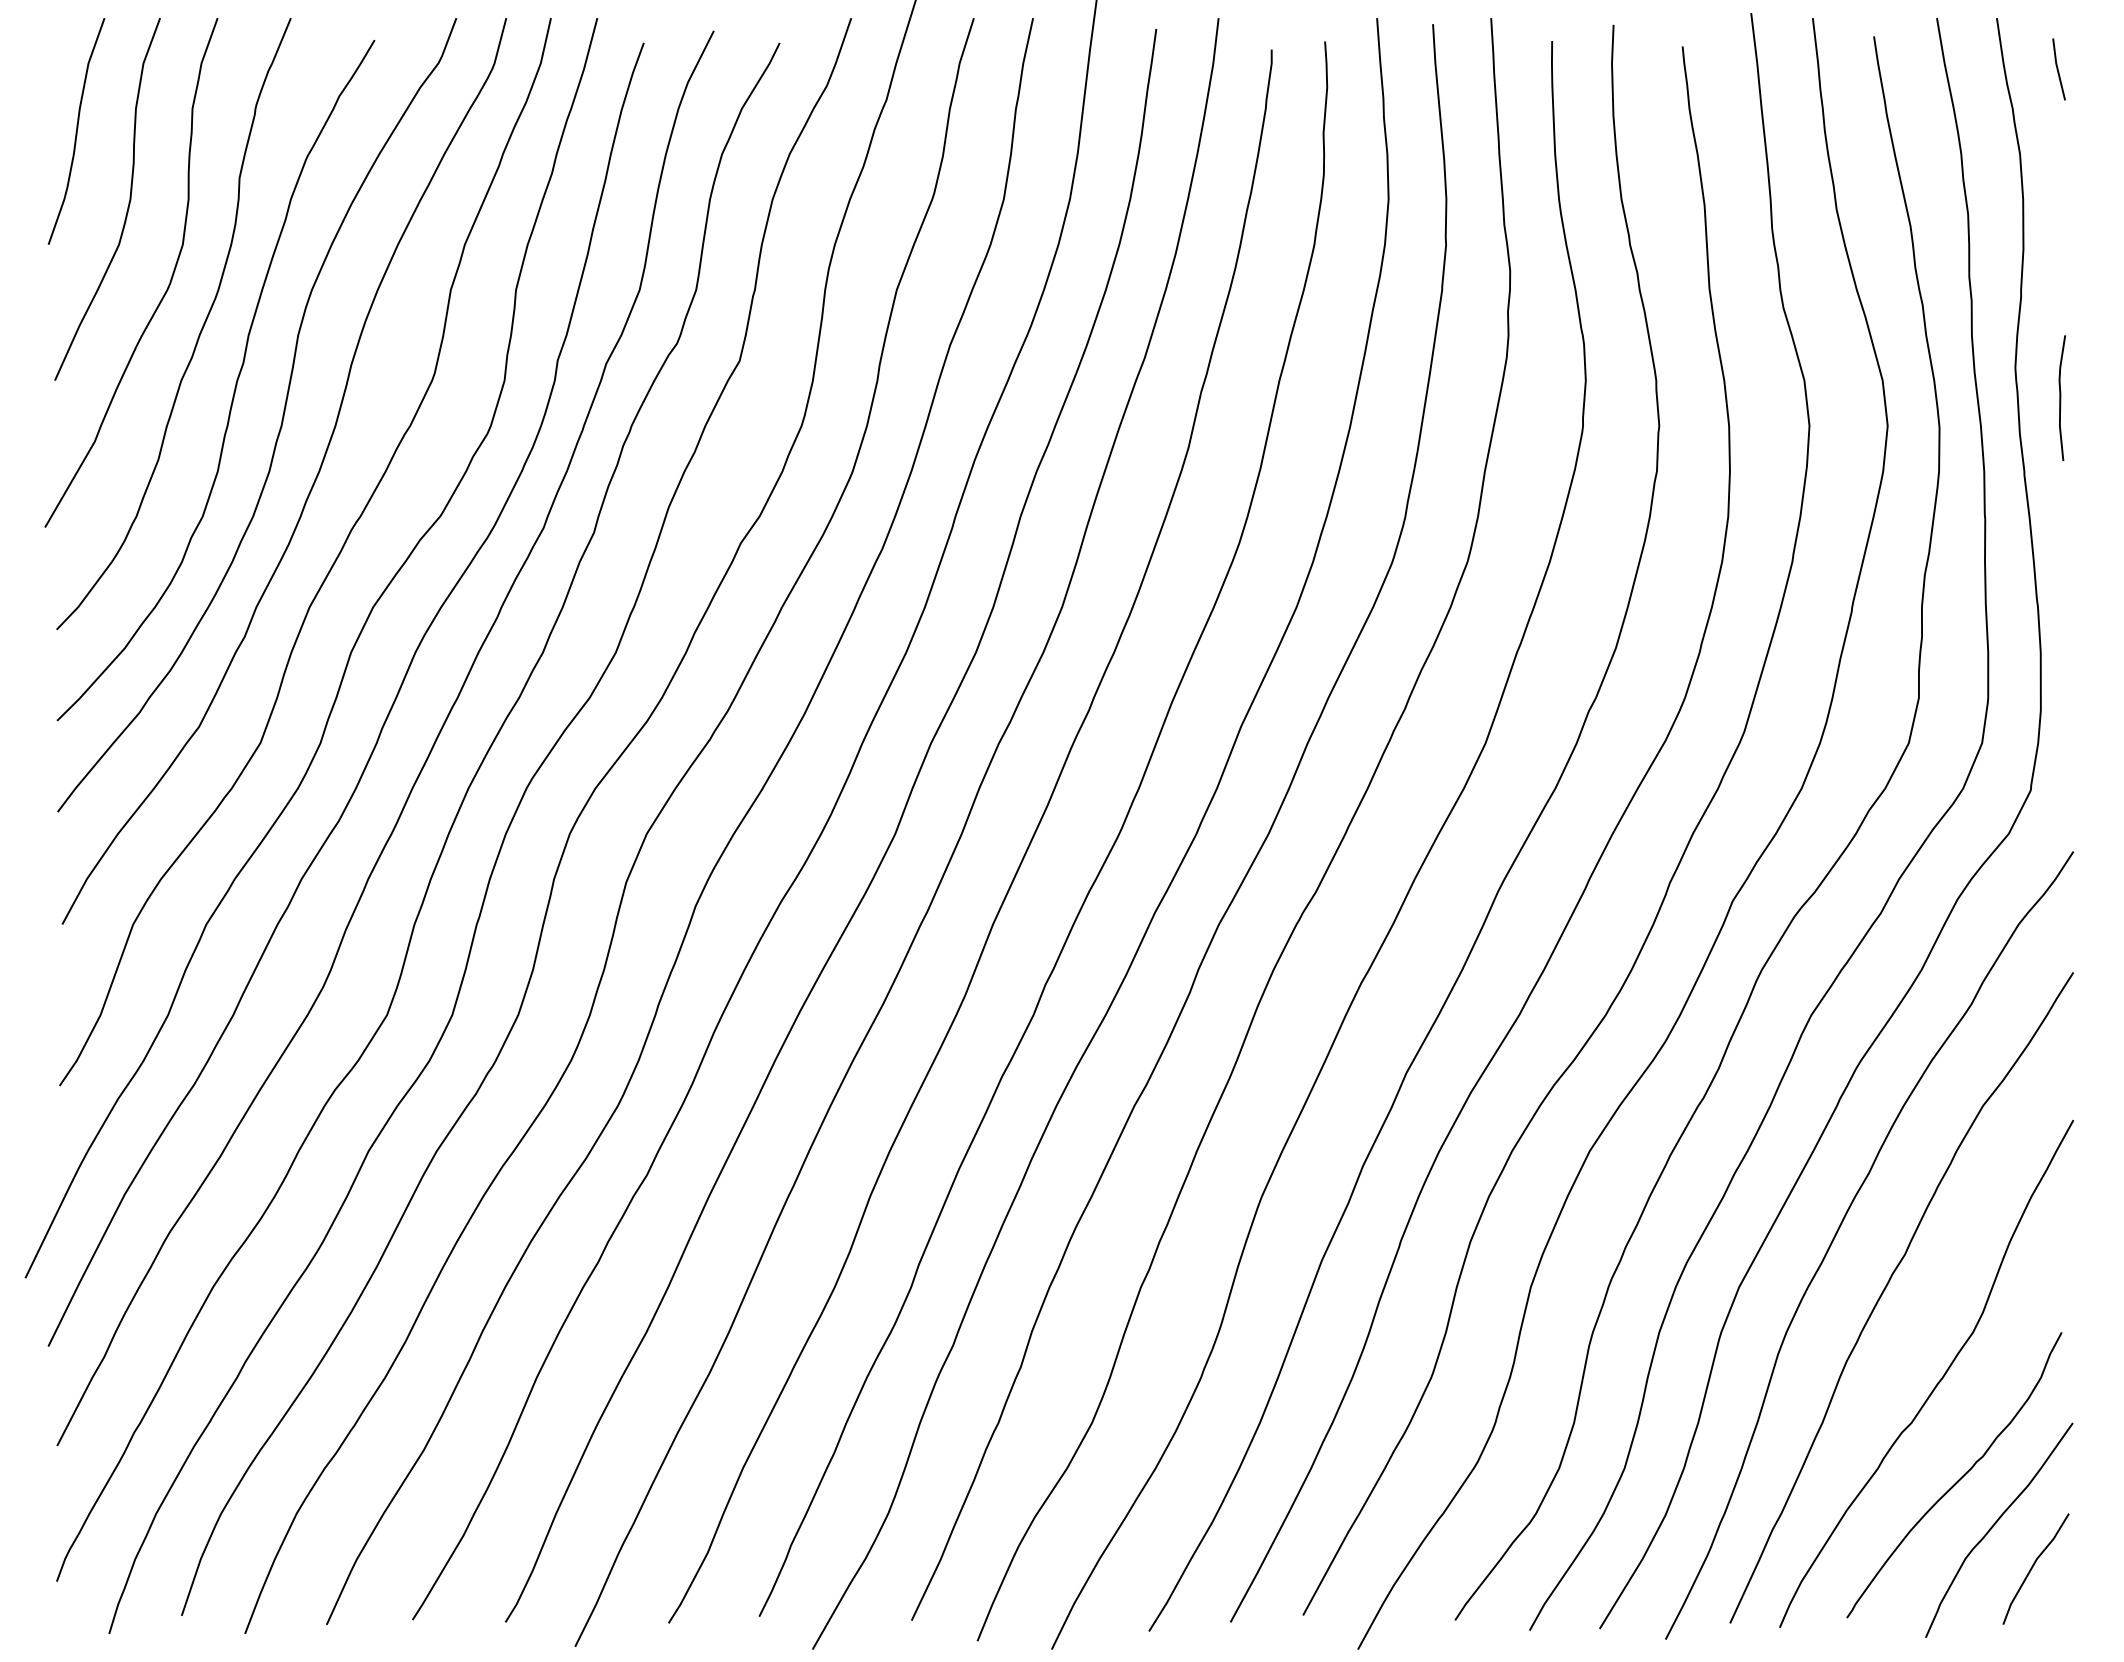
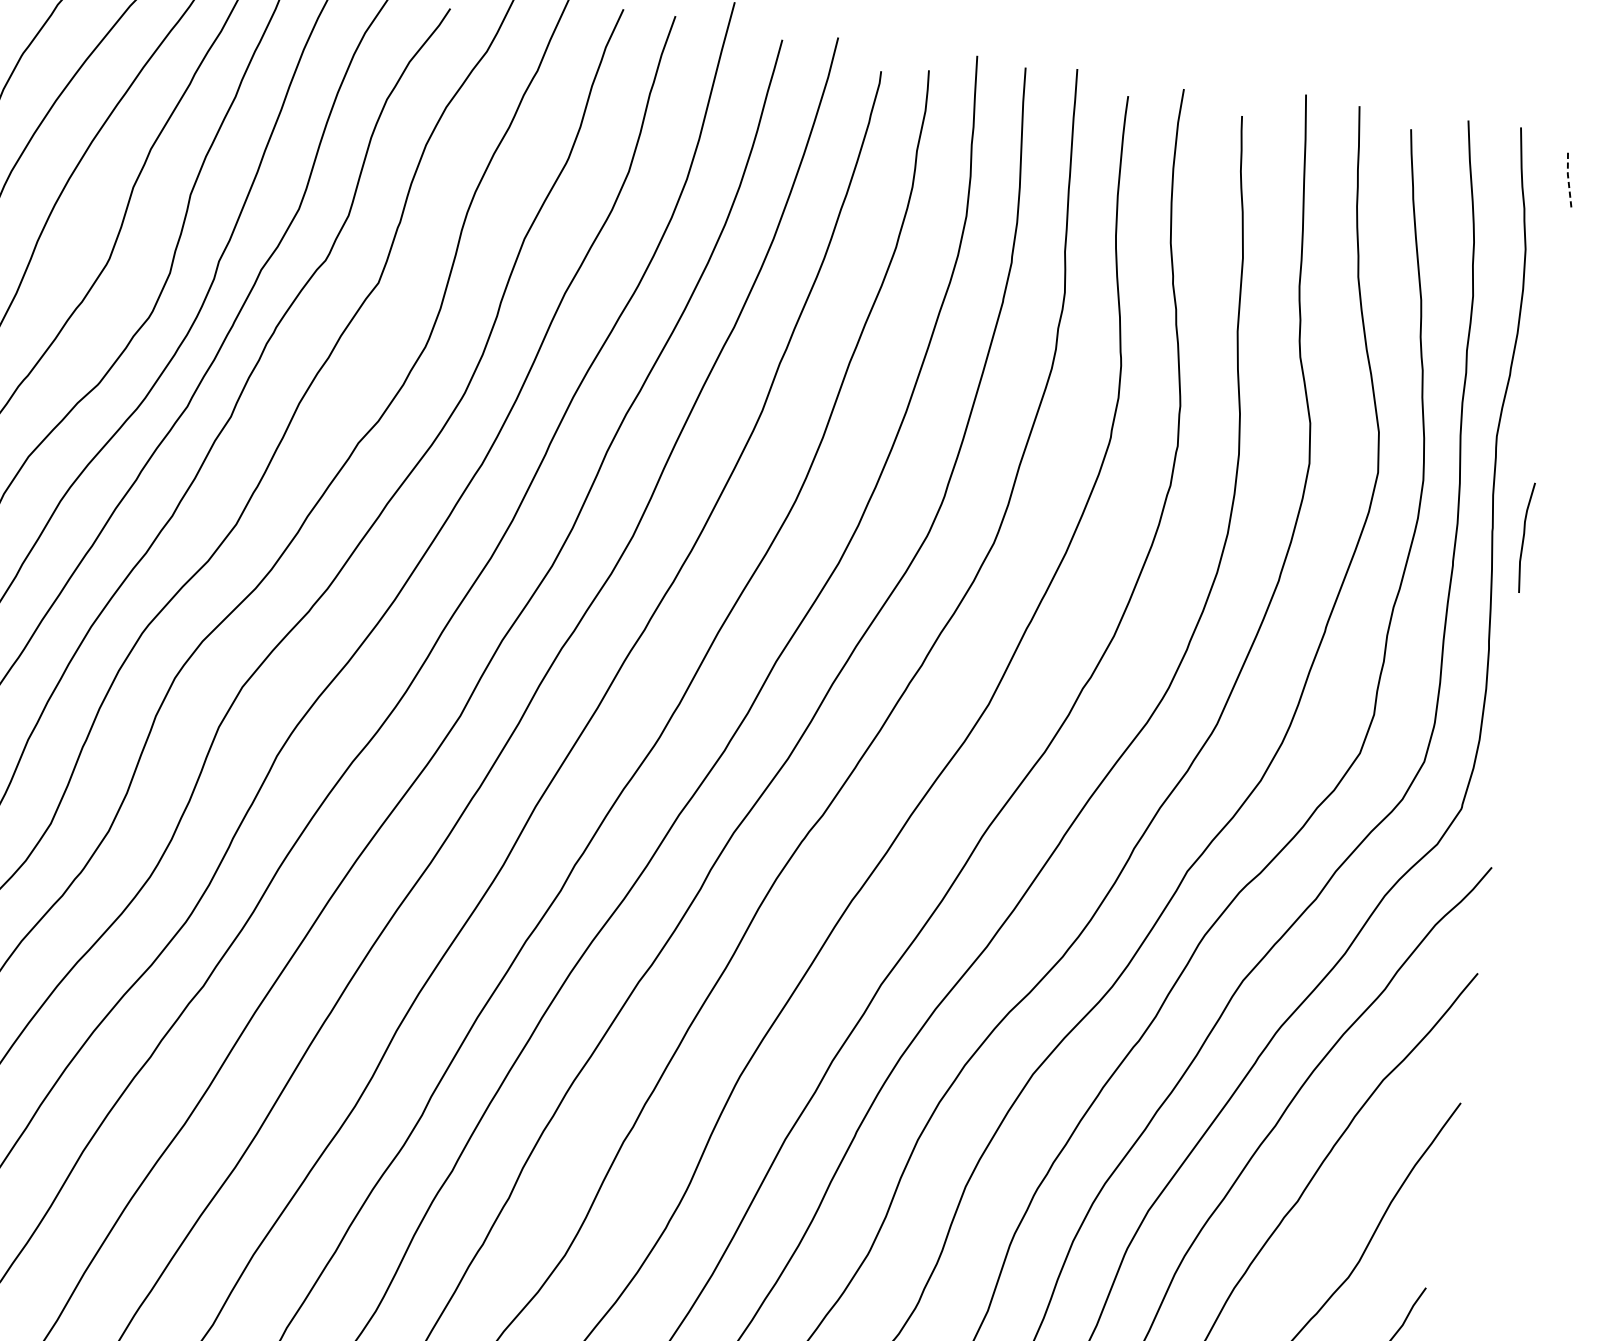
line: (2057, 68) -> (1568, 178), solid -> dashed
curve: (2061, 398) -> (1524, 537), moved

